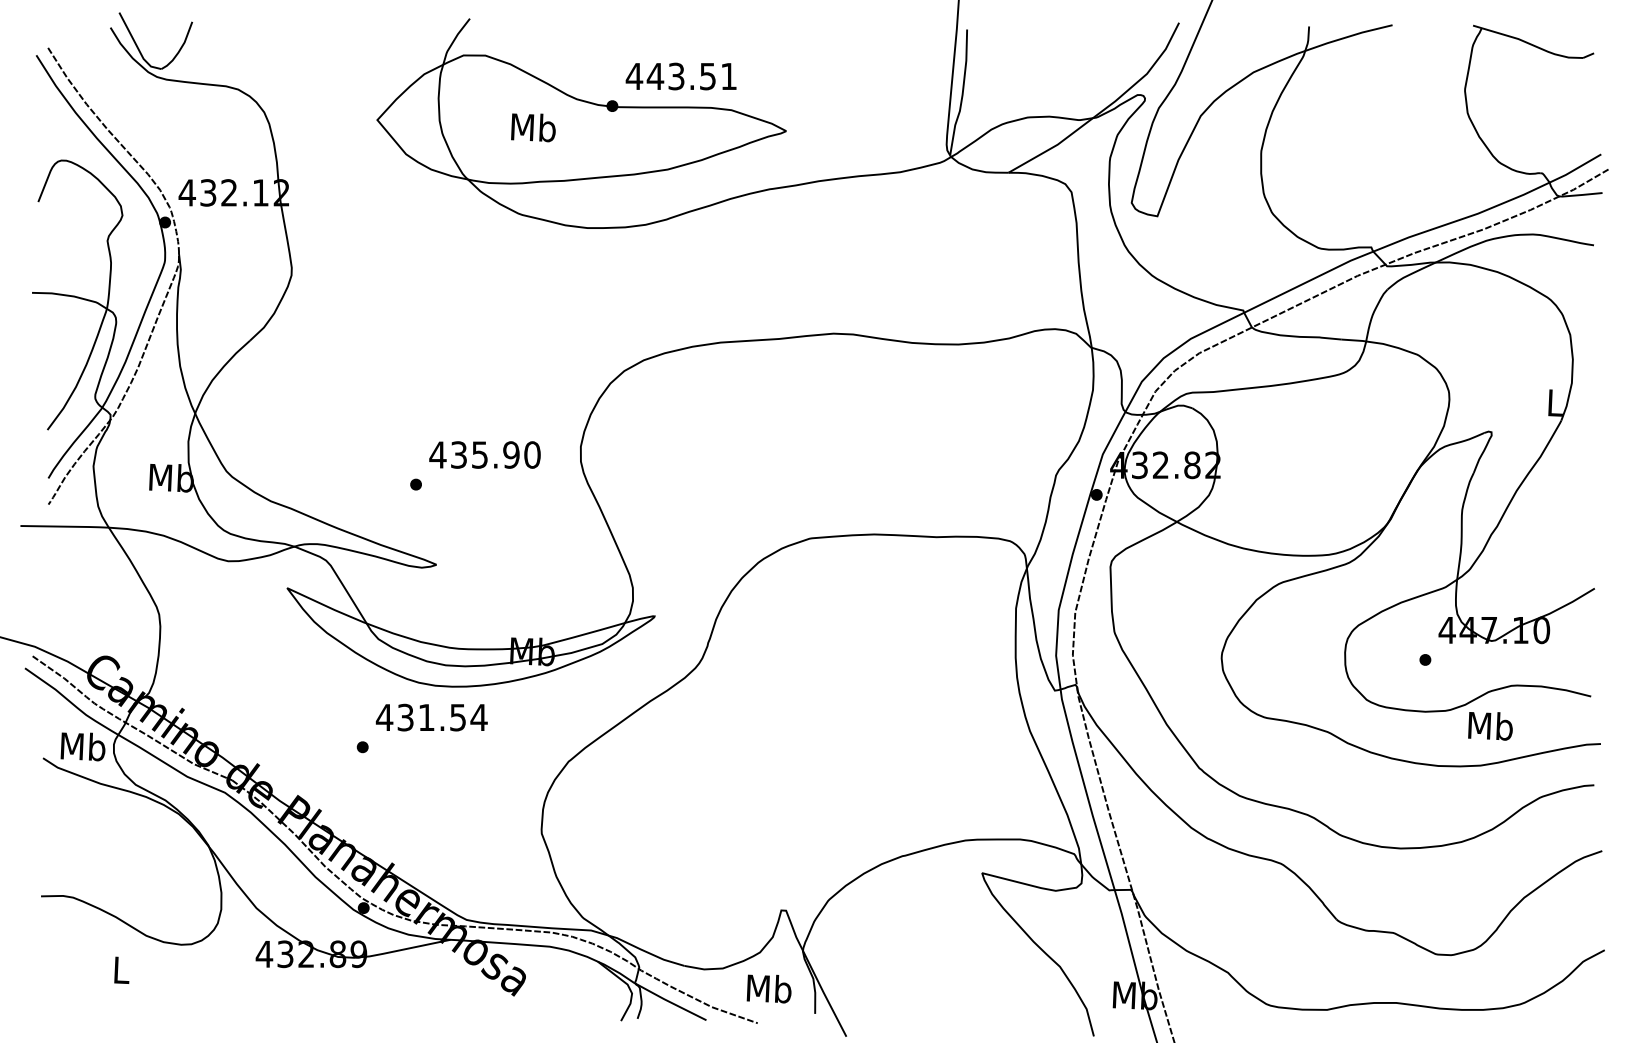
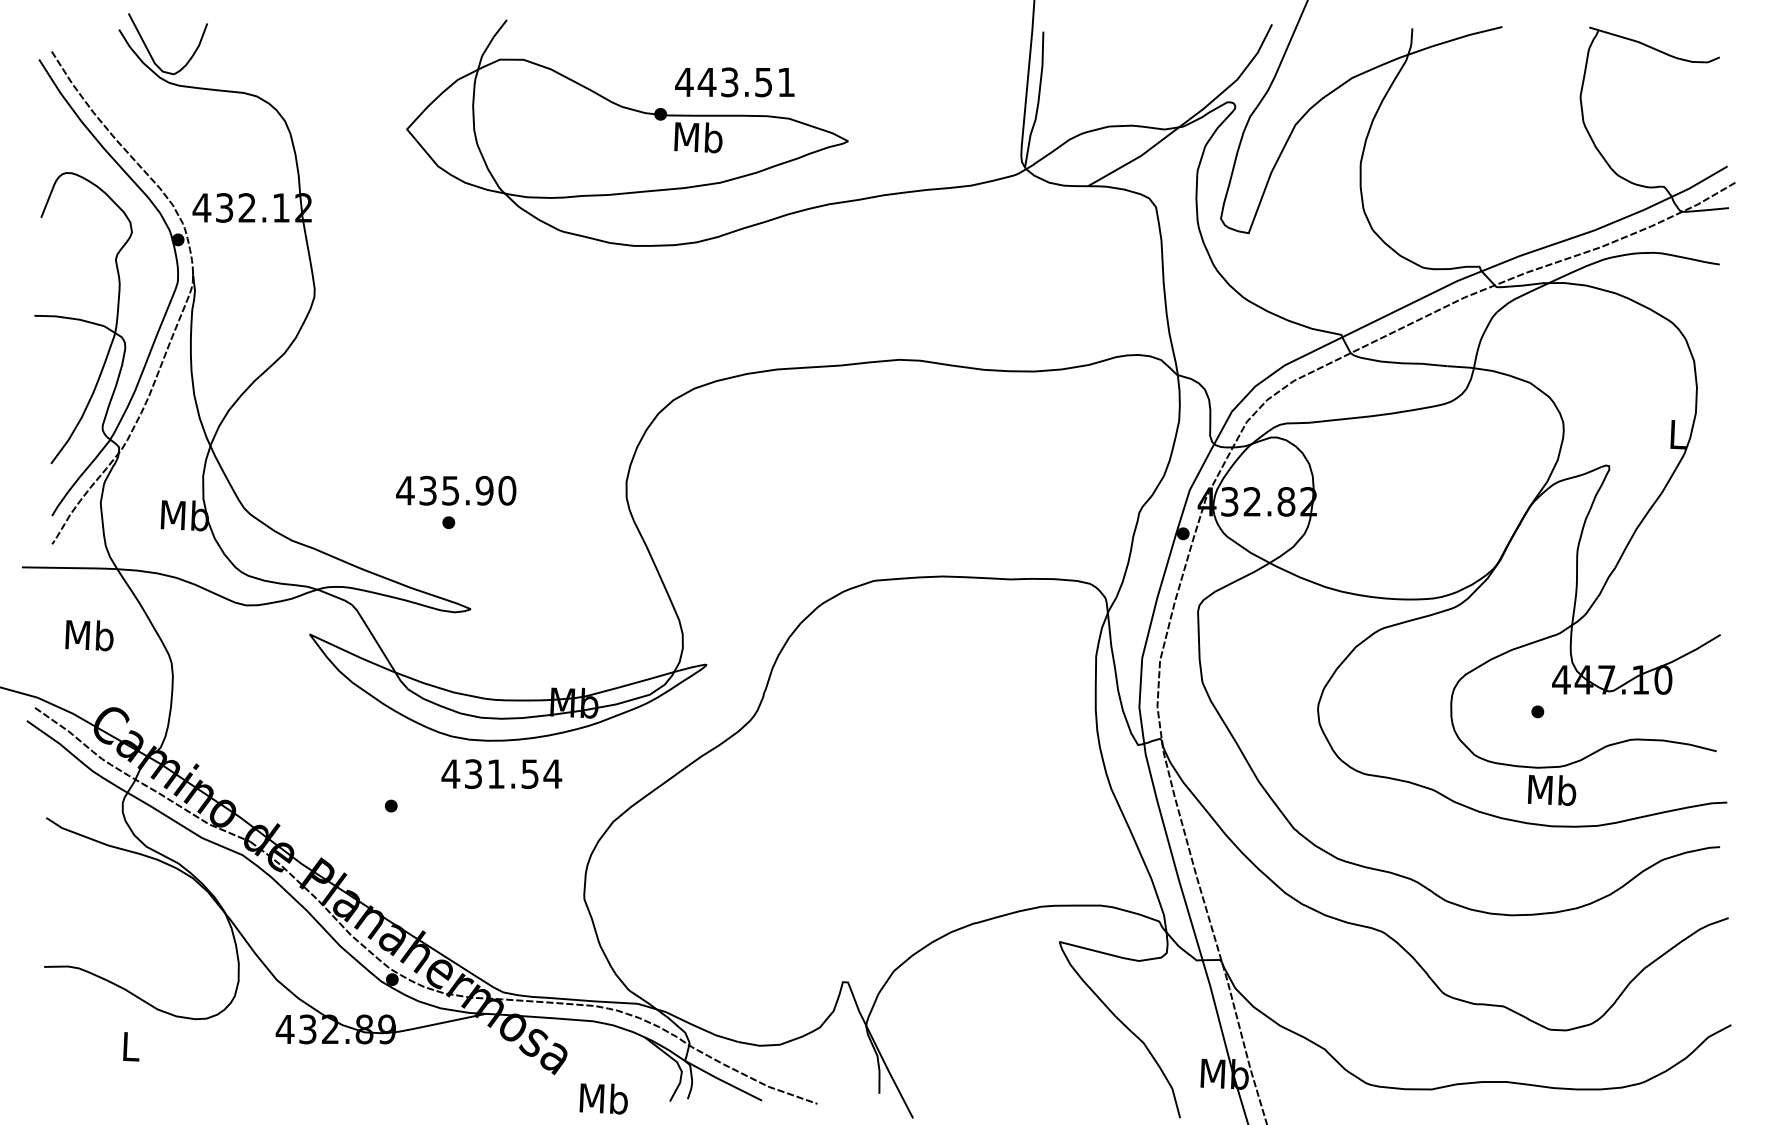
text: (533, 127) -> (698, 137), moved
text: (485, 454) -> (456, 490), moved
text: (431, 717) -> (501, 773), moved
text: (1490, 726) -> (1552, 790), moved
text: (83, 746) -> (89, 635), moved
text: (768, 988) -> (603, 1098), moved

